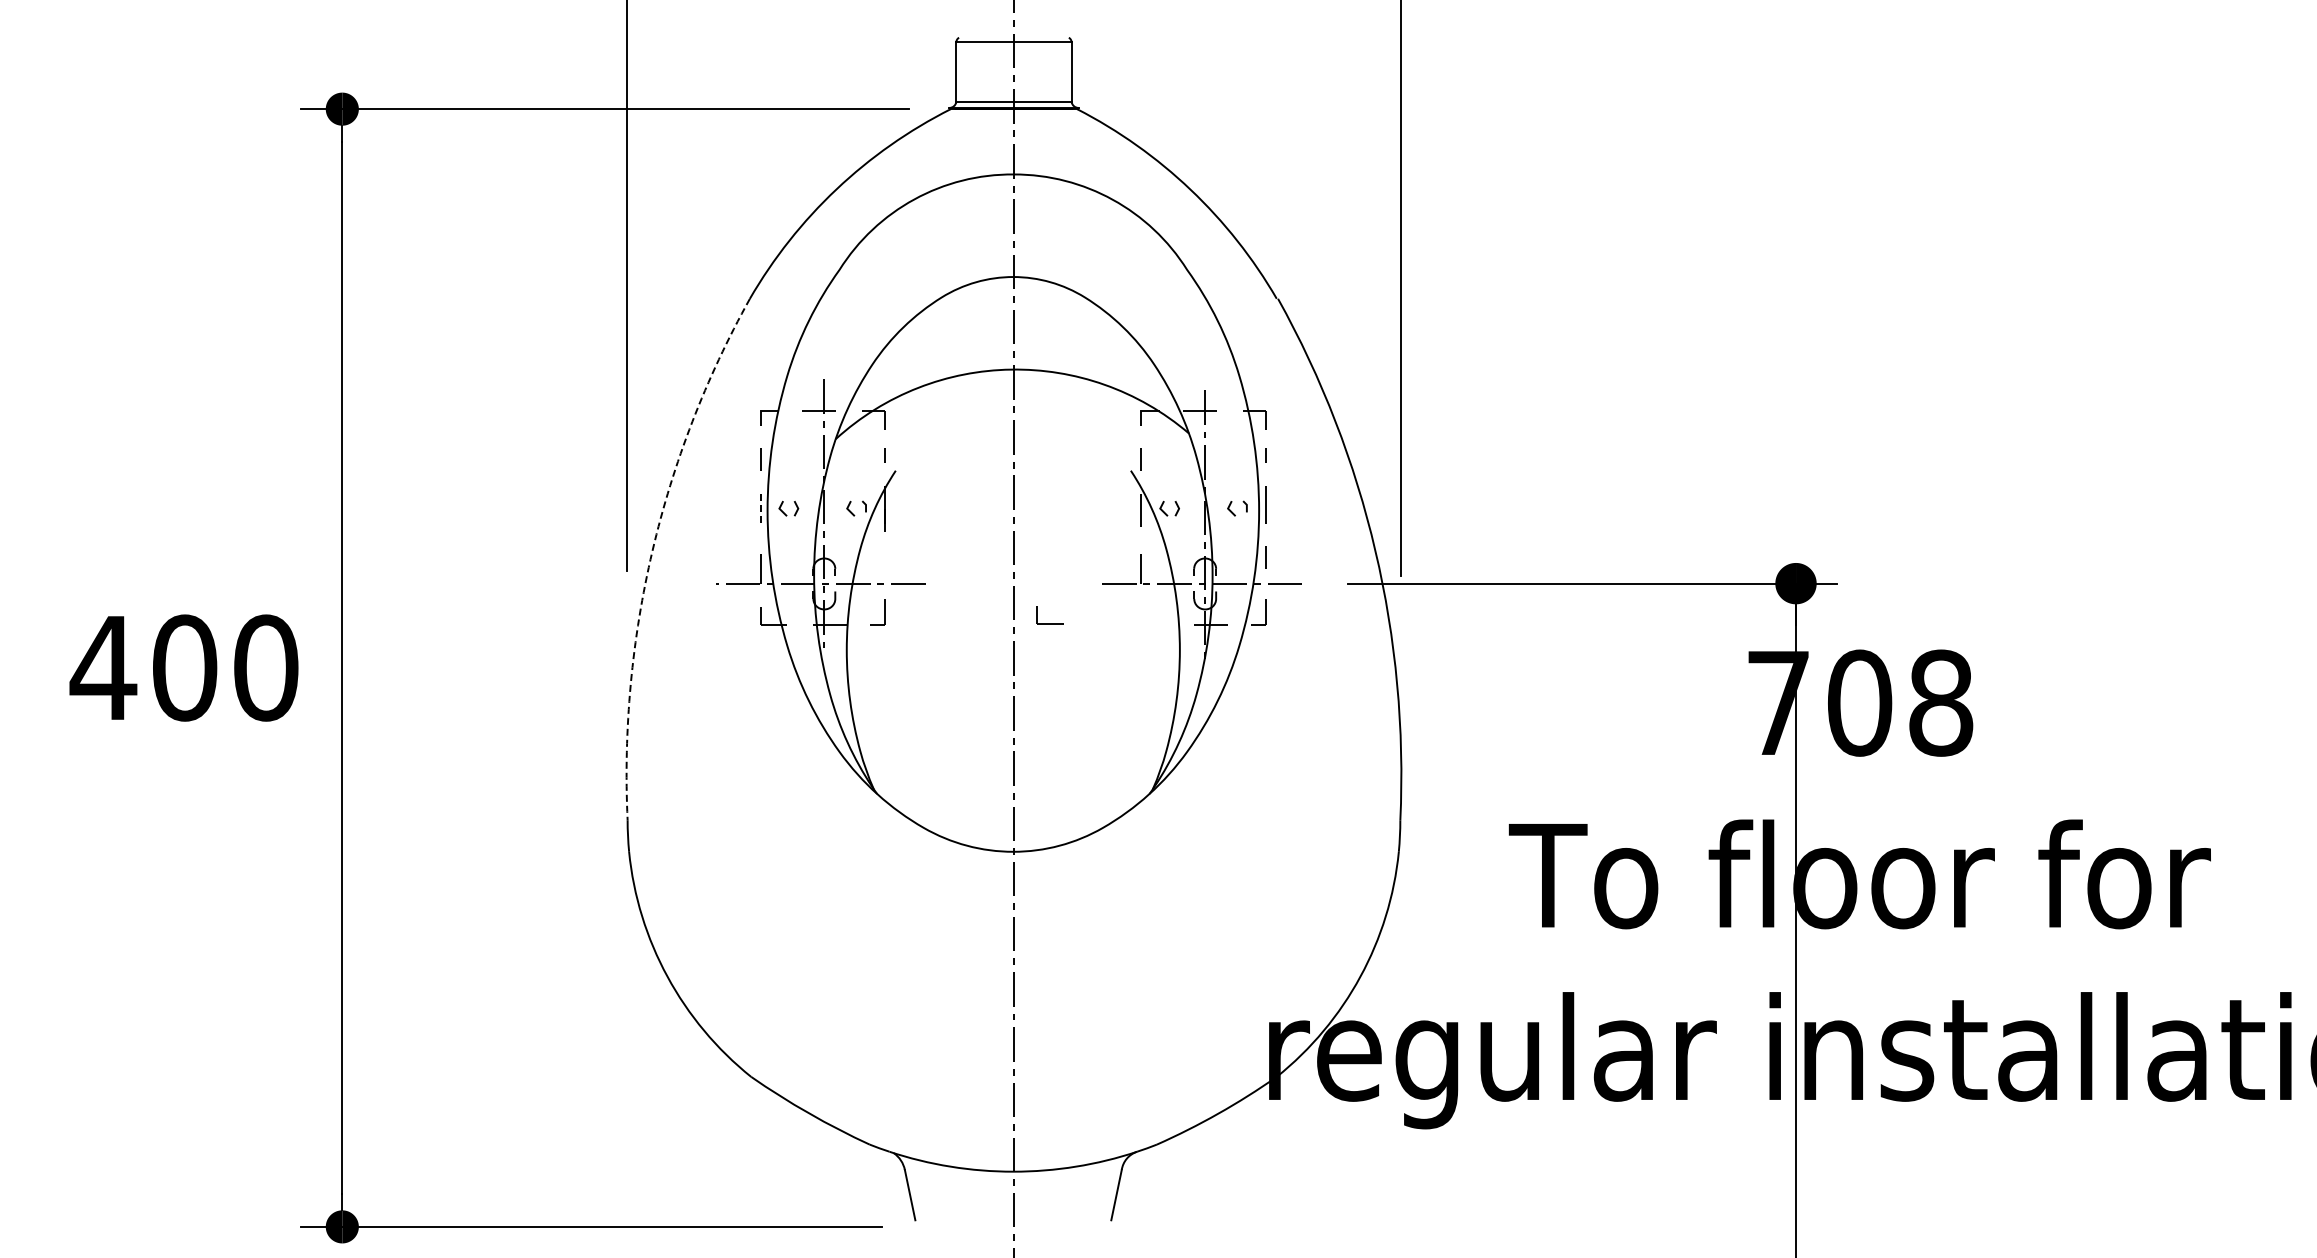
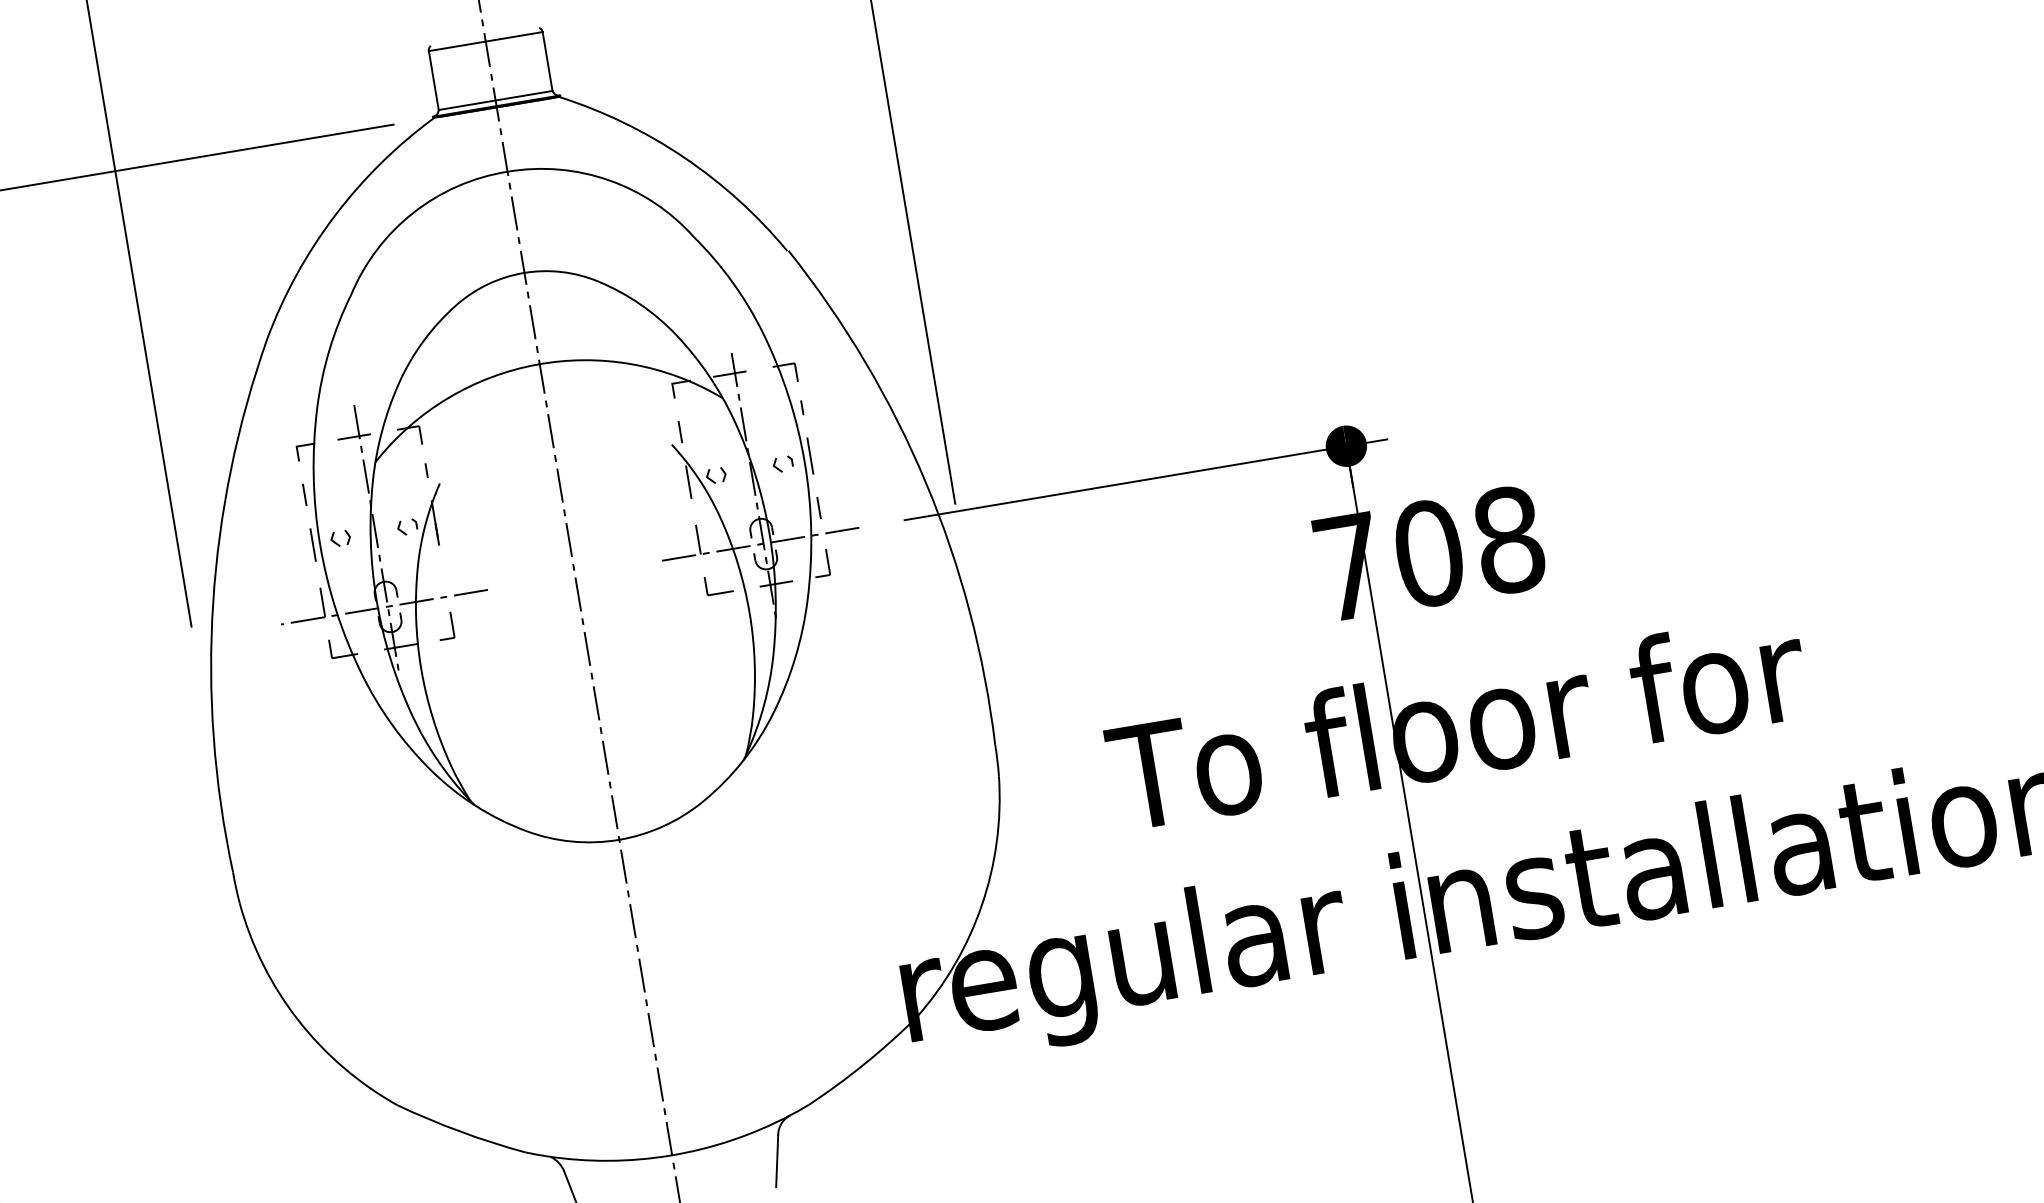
line: (760, 510) -> (313, 545), dashed -> solid
arc: (652, 551) -> (213, 603), dashed -> solid
part: (1049, 623) -> (719, 592), moved

